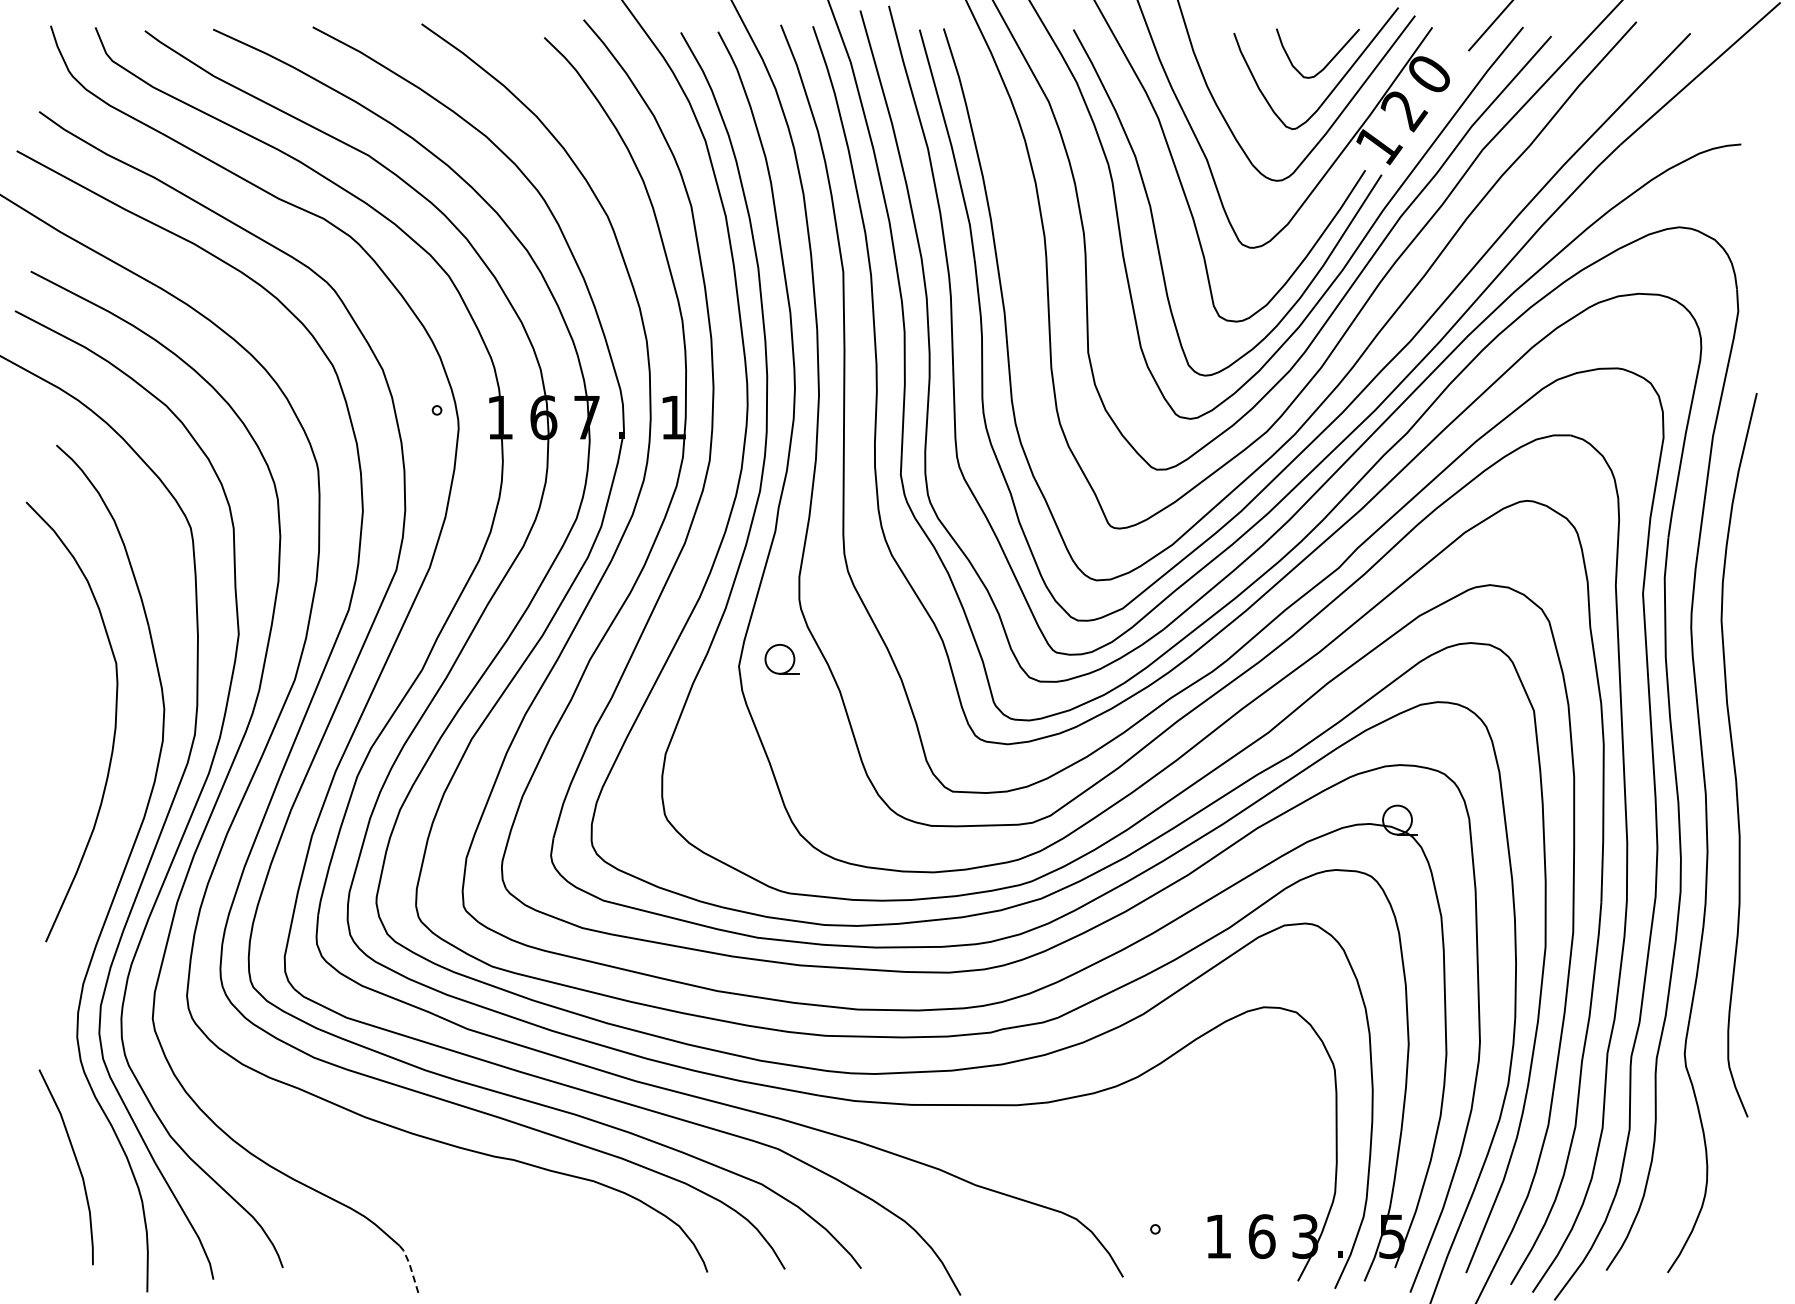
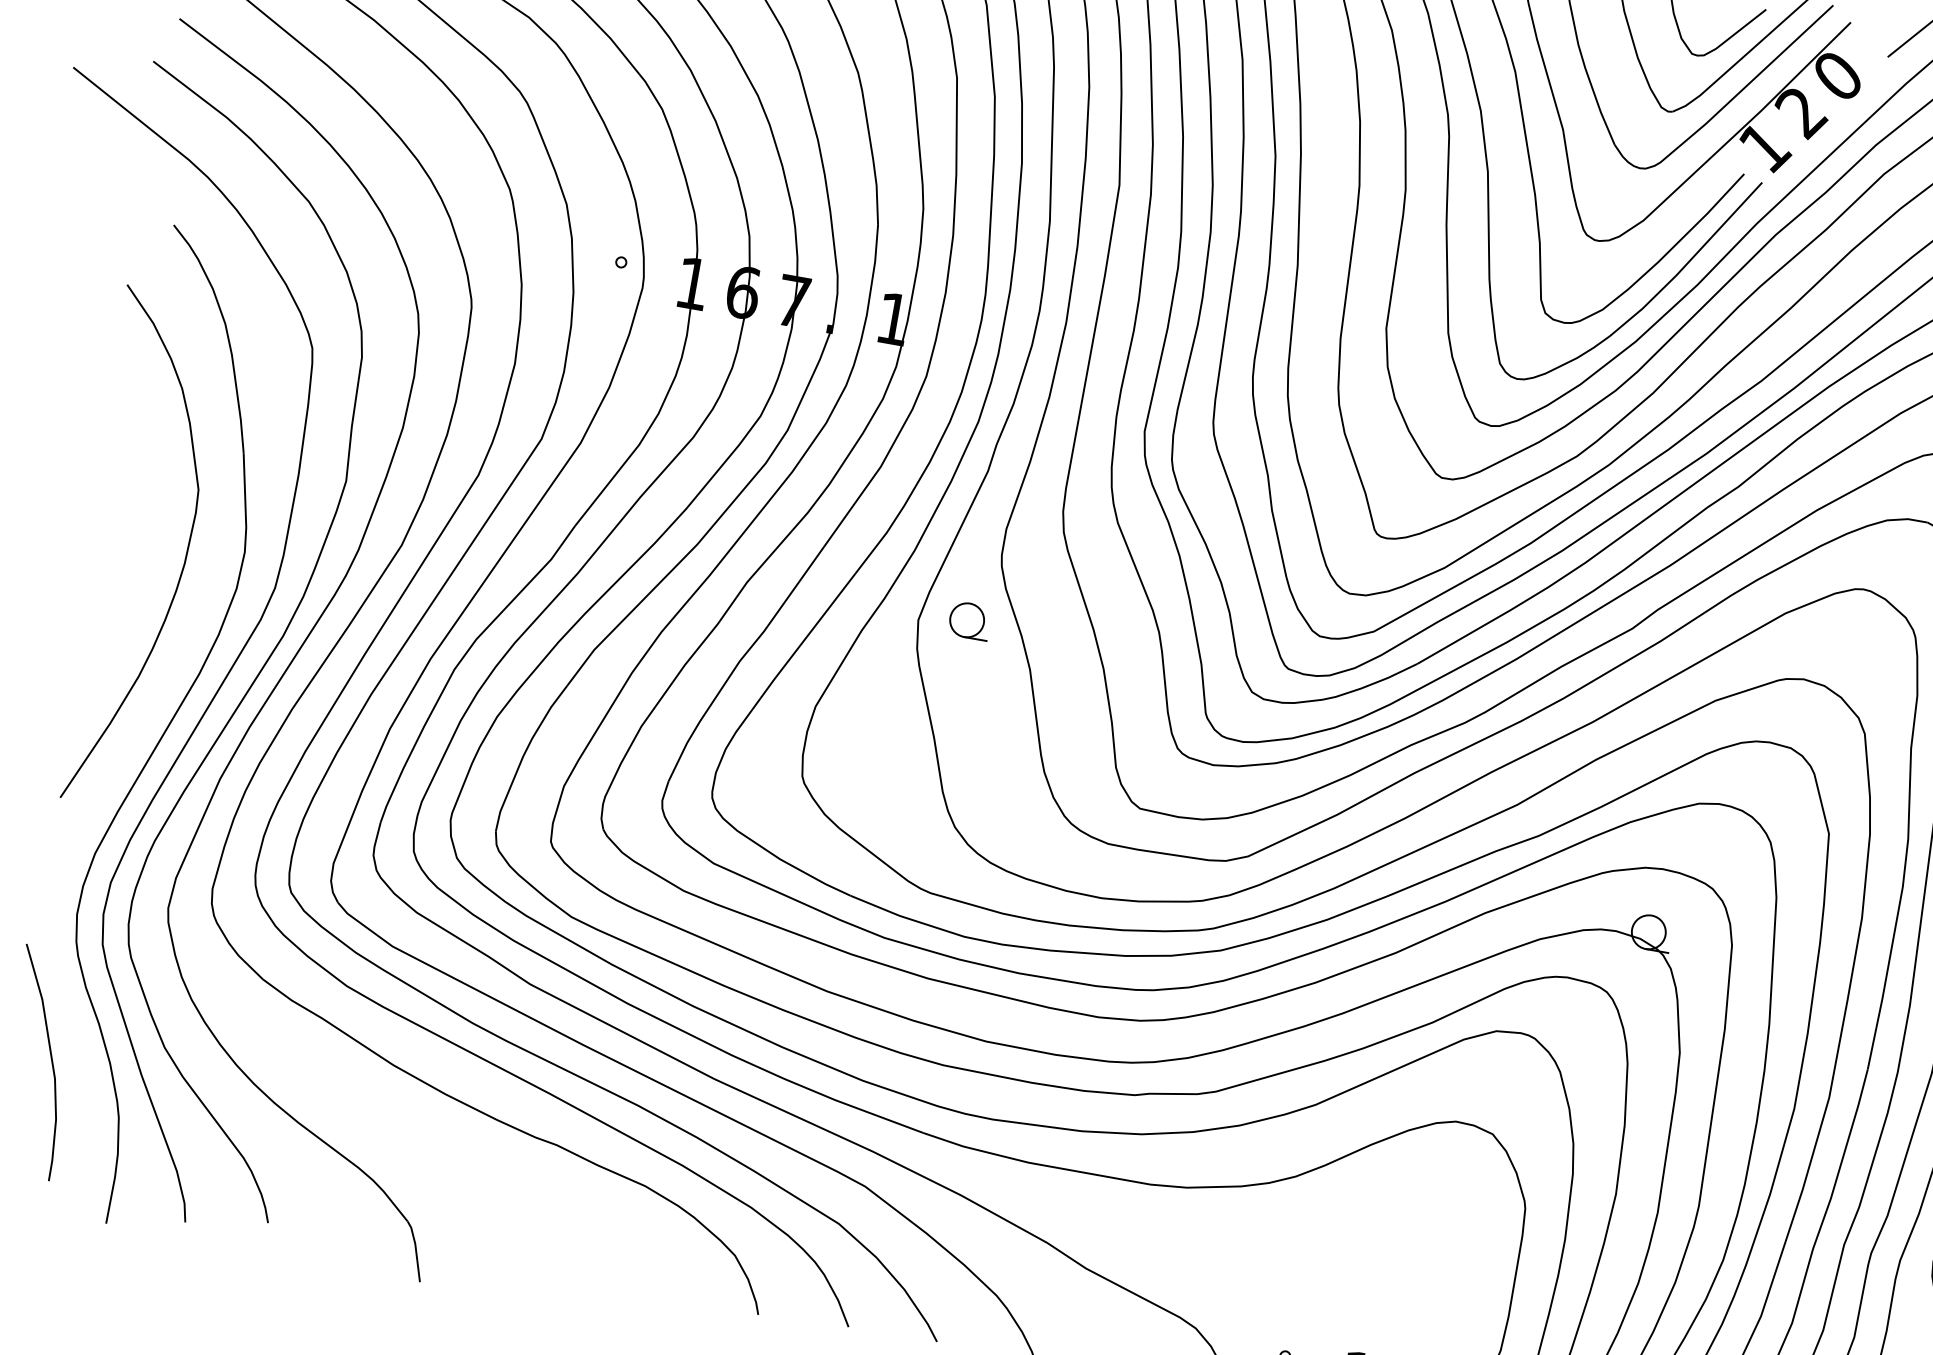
line: (410, 1268) -> (415, 1249), dashed -> solid

